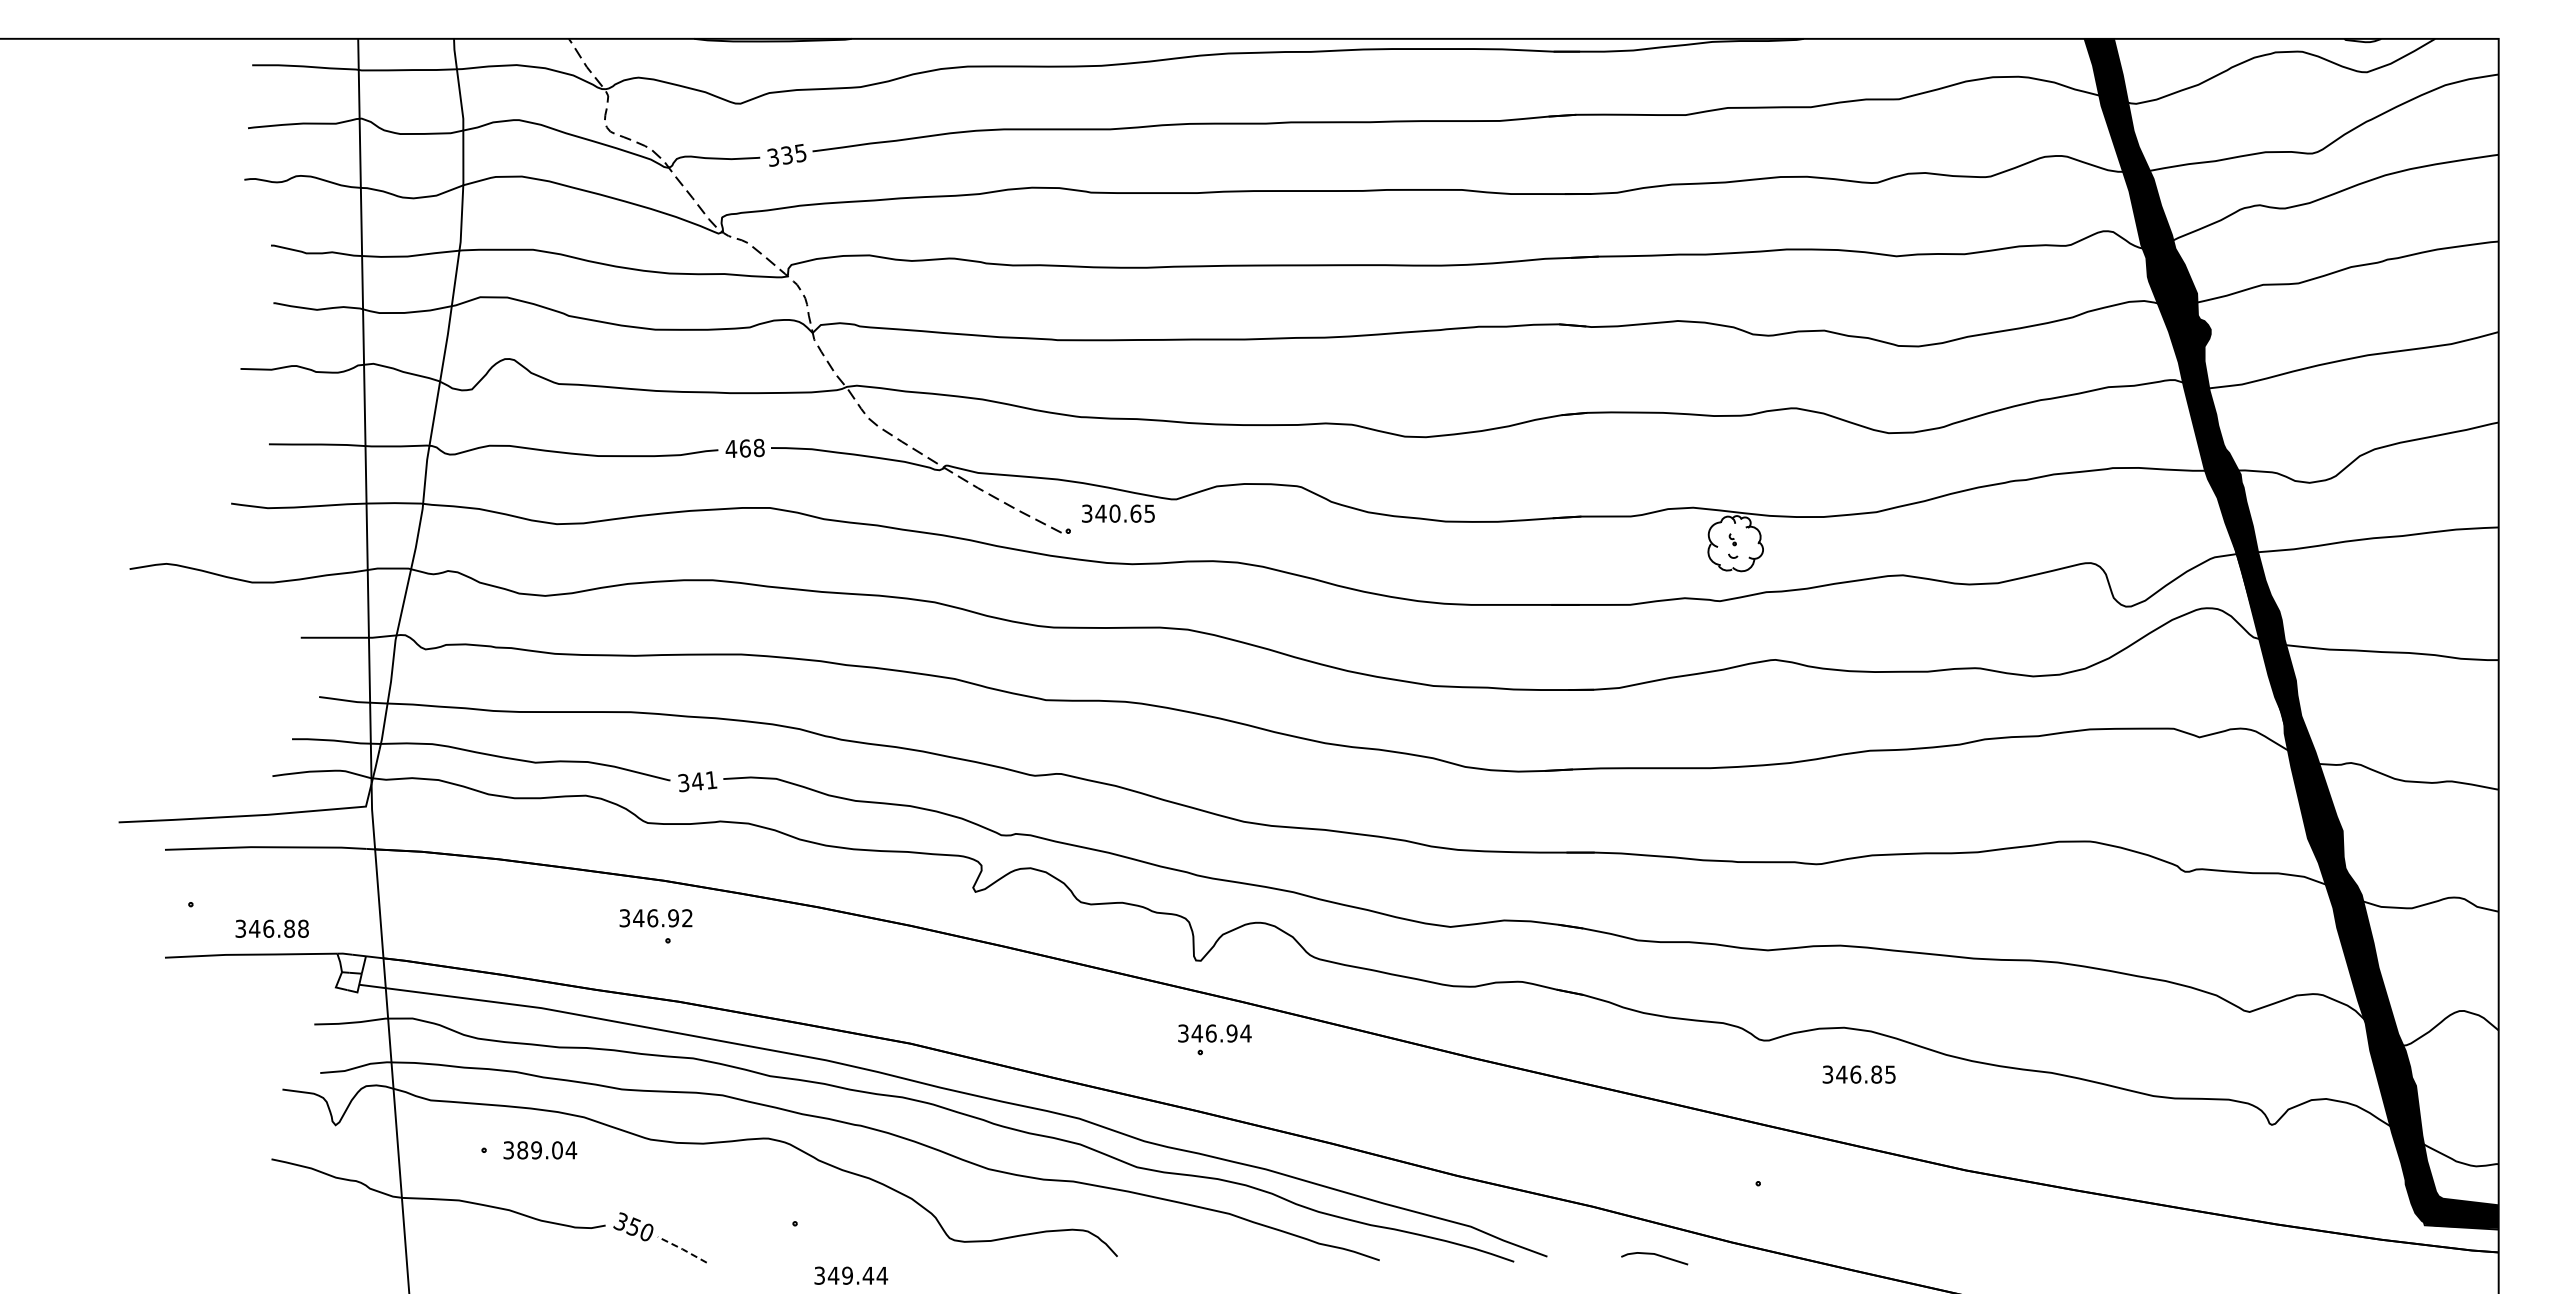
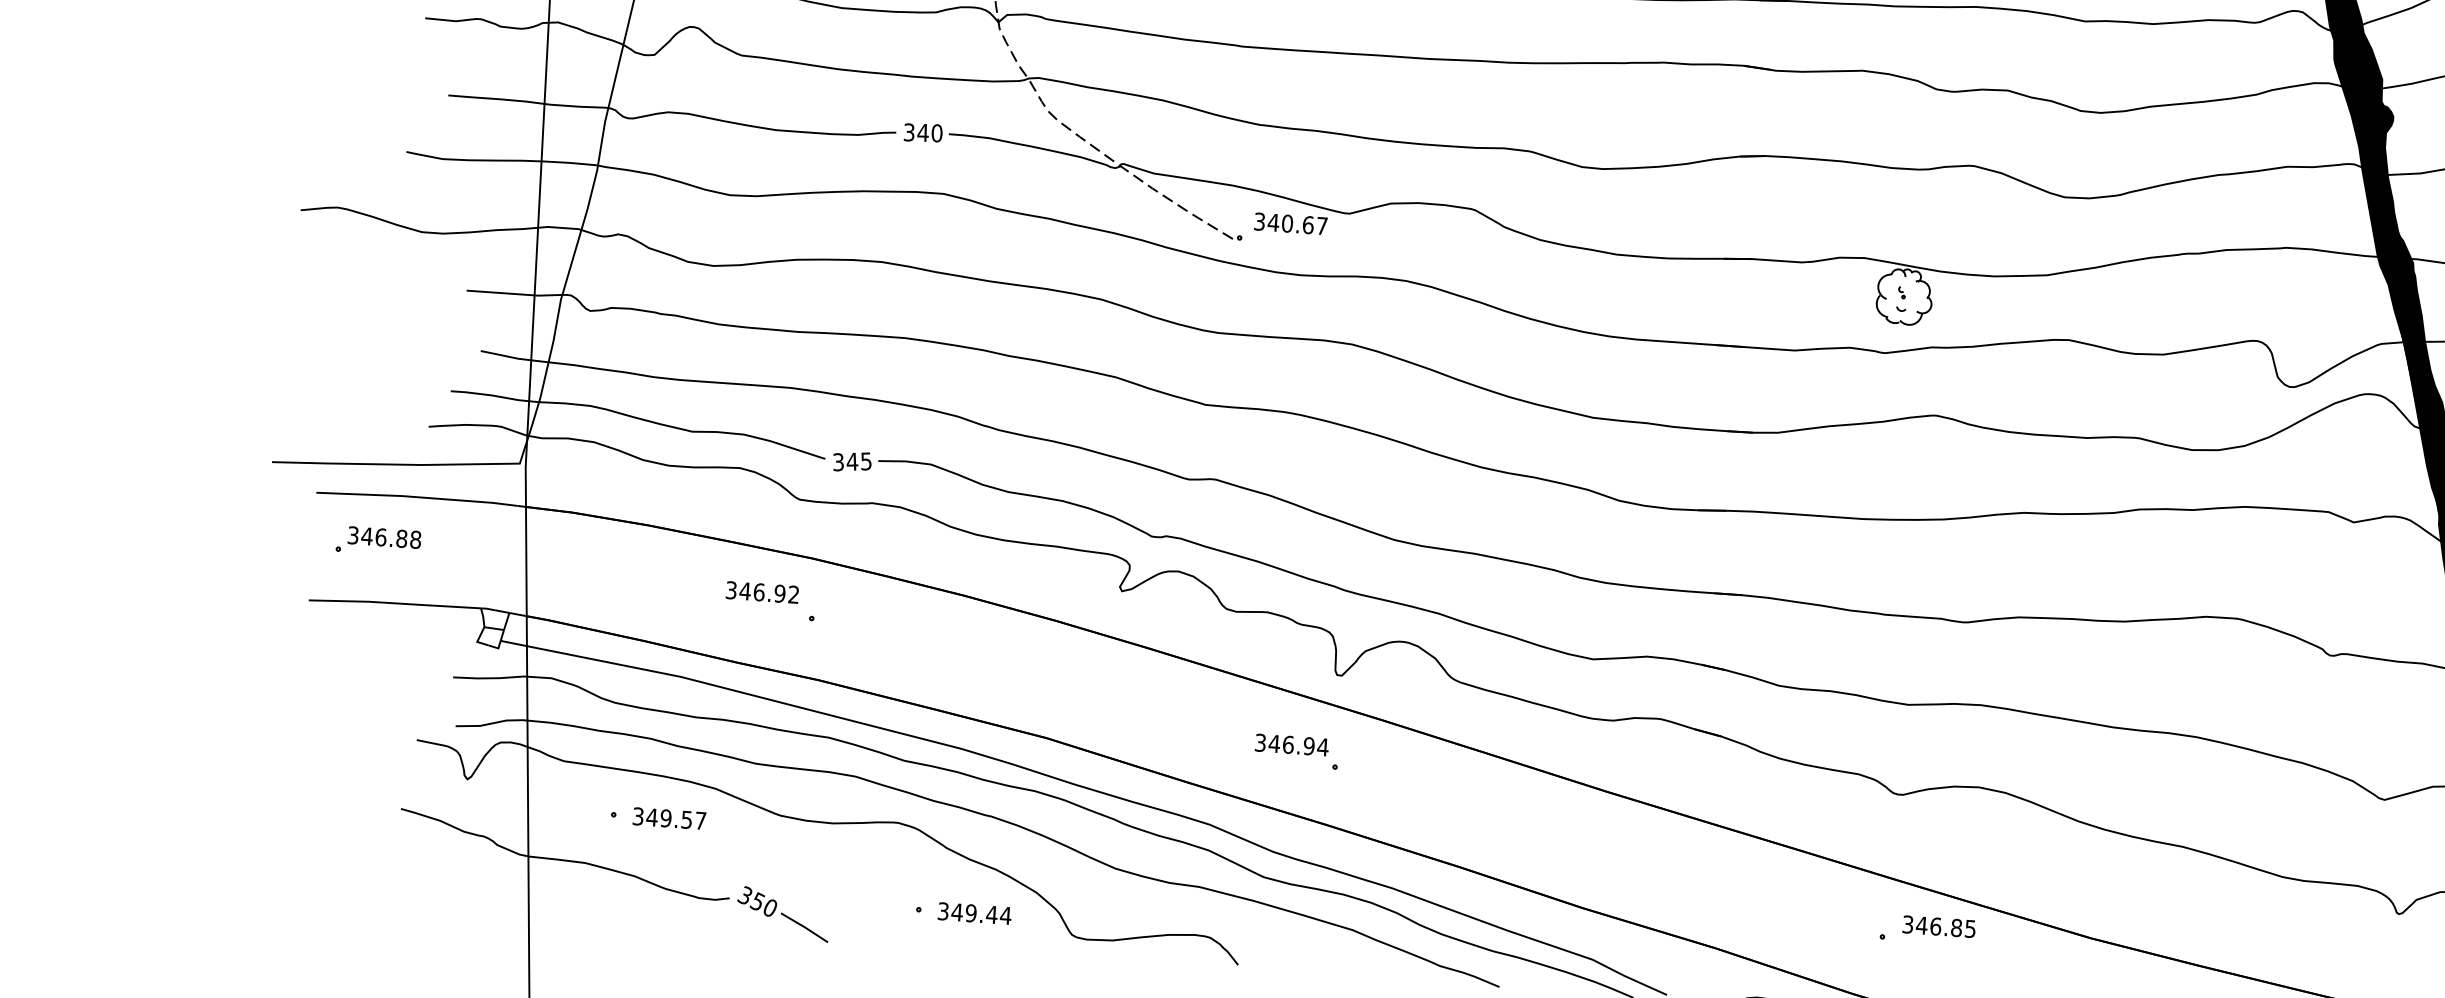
text: (744, 448) -> (922, 132), 468 -> 340
text: (1149, 513) -> (1321, 225), 340.65 -> 340.67
text: (711, 780) -> (866, 461), 341 -> 345
text: (655, 918) -> (761, 592), moved
text: (271, 928) -> (383, 537), moved
text: (1214, 1033) -> (1291, 745), moved
text: (1858, 1074) -> (1938, 926), moved
text: (546, 1150) -> (675, 819), 389.04 -> 349.57
line: (681, 1248) -> (803, 926), dashed -> solid
text: (851, 1275) -> (975, 913), moved

